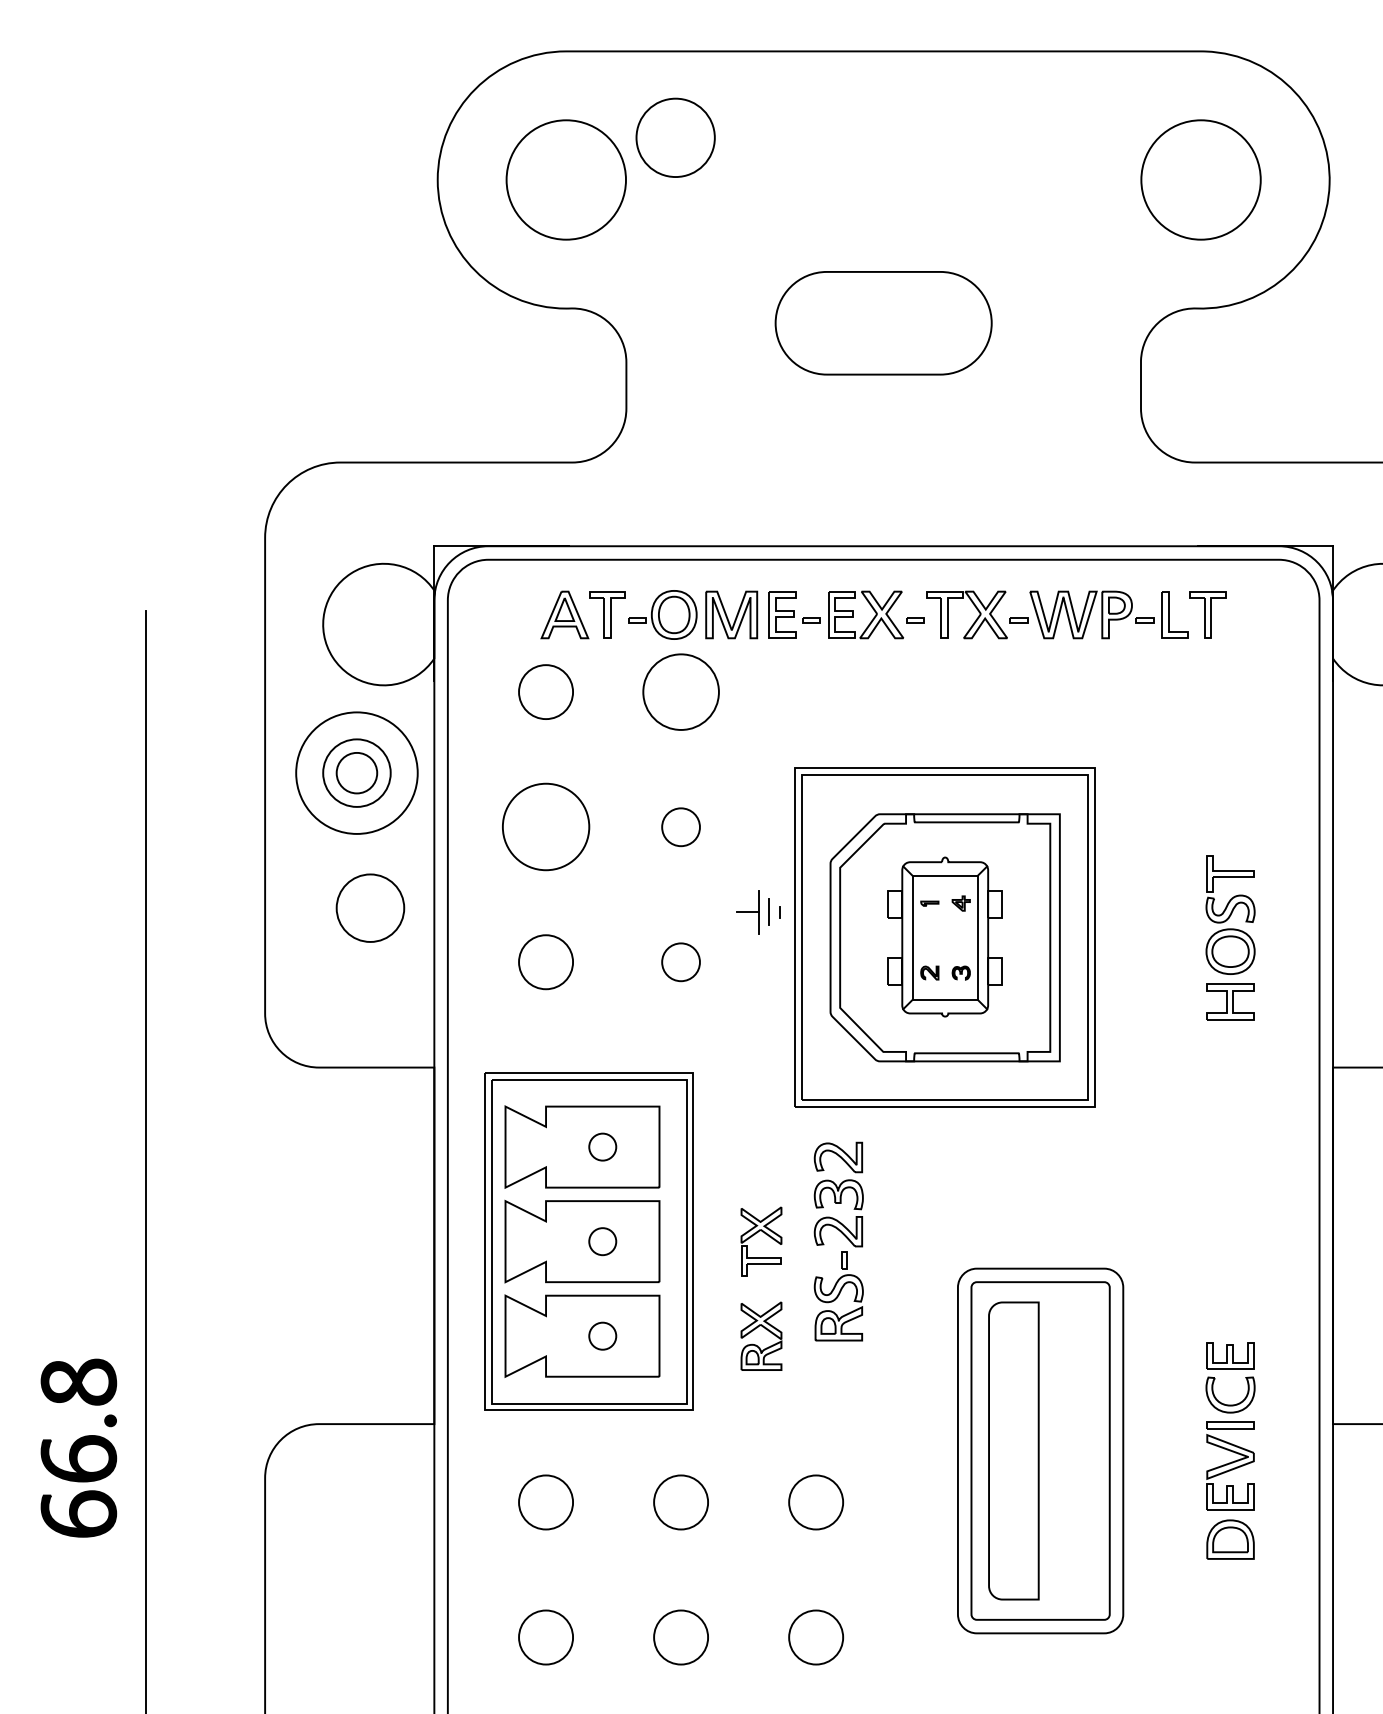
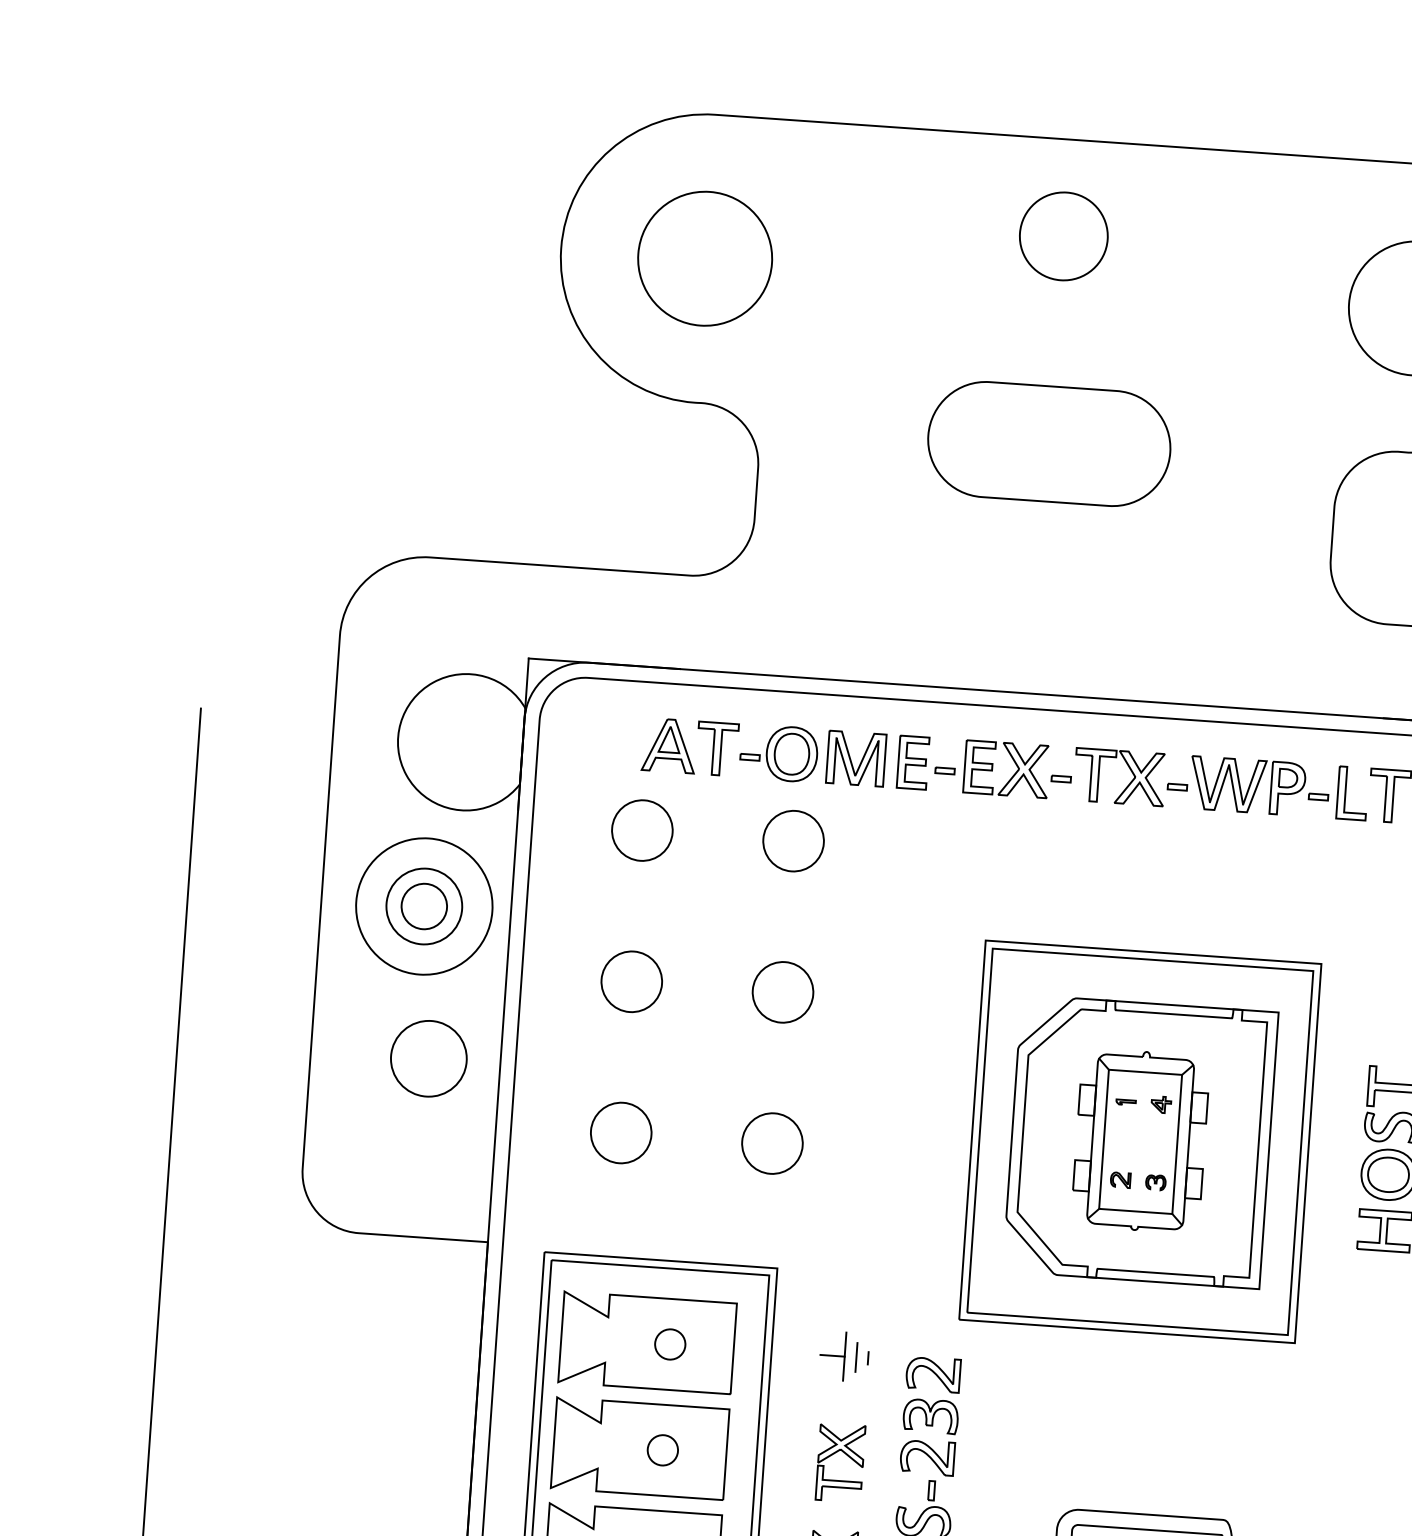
part: (675, 137) -> (1063, 236), moved
part: (680, 691) -> (792, 840), size x0.71
part: (545, 827) -> (631, 982), size x0.62
part: (680, 827) -> (782, 992), size x1.43
part: (758, 912) -> (844, 1357), moved
part: (944, 937) -> (1139, 1141), moved
part: (680, 962) -> (771, 1143), size x1.43

